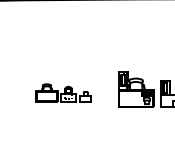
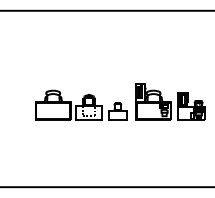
part: (63, 92) -> (81, 104), size x1.67

